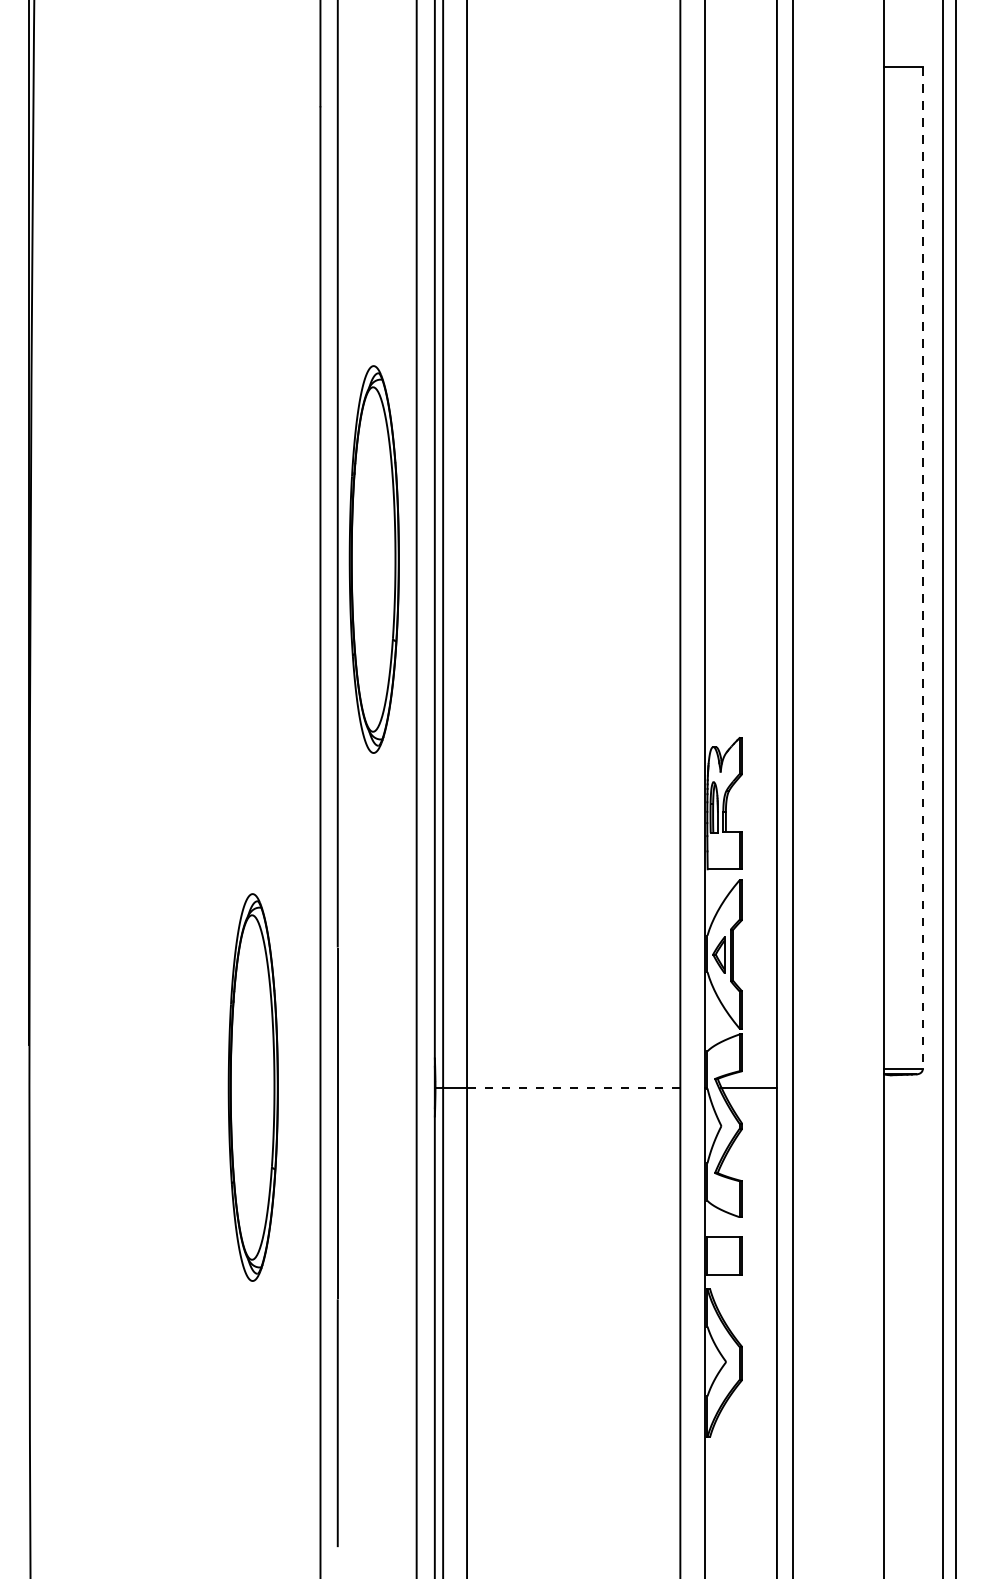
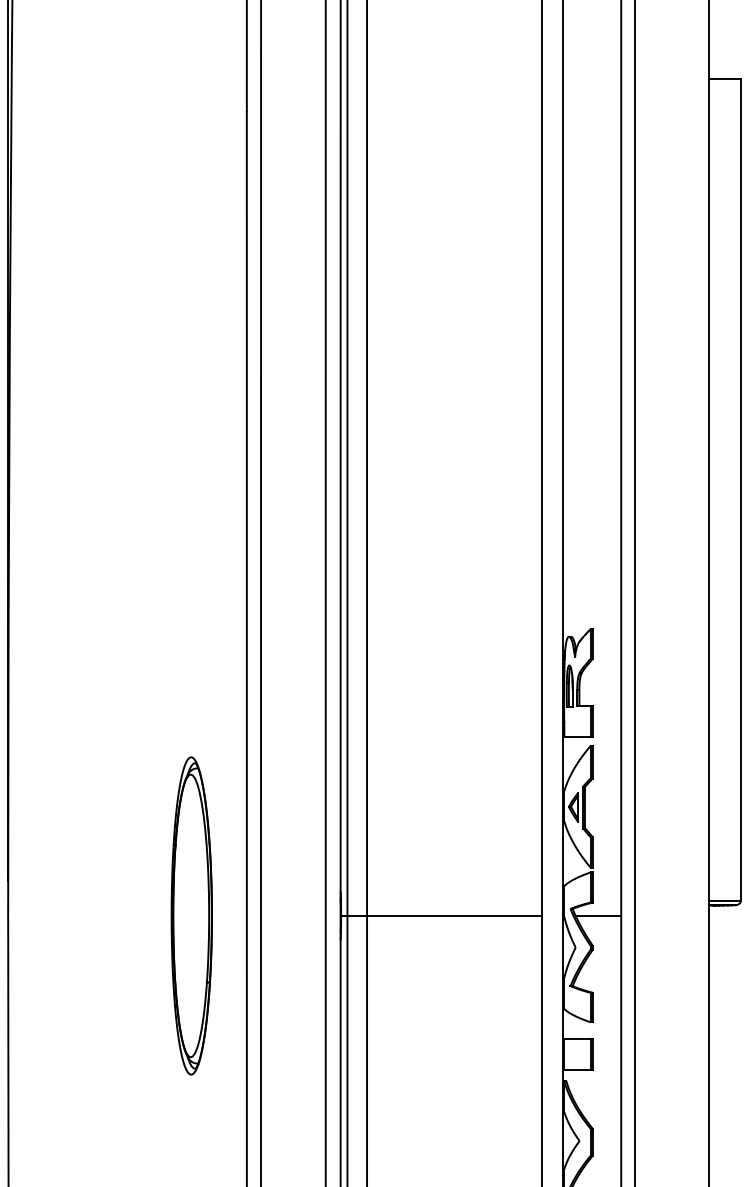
part: (373, 559) -> (290, 482), removed
line: (922, 568) -> (740, 490), dashed -> solid
line: (573, 1087) -> (454, 915), dashed -> solid

